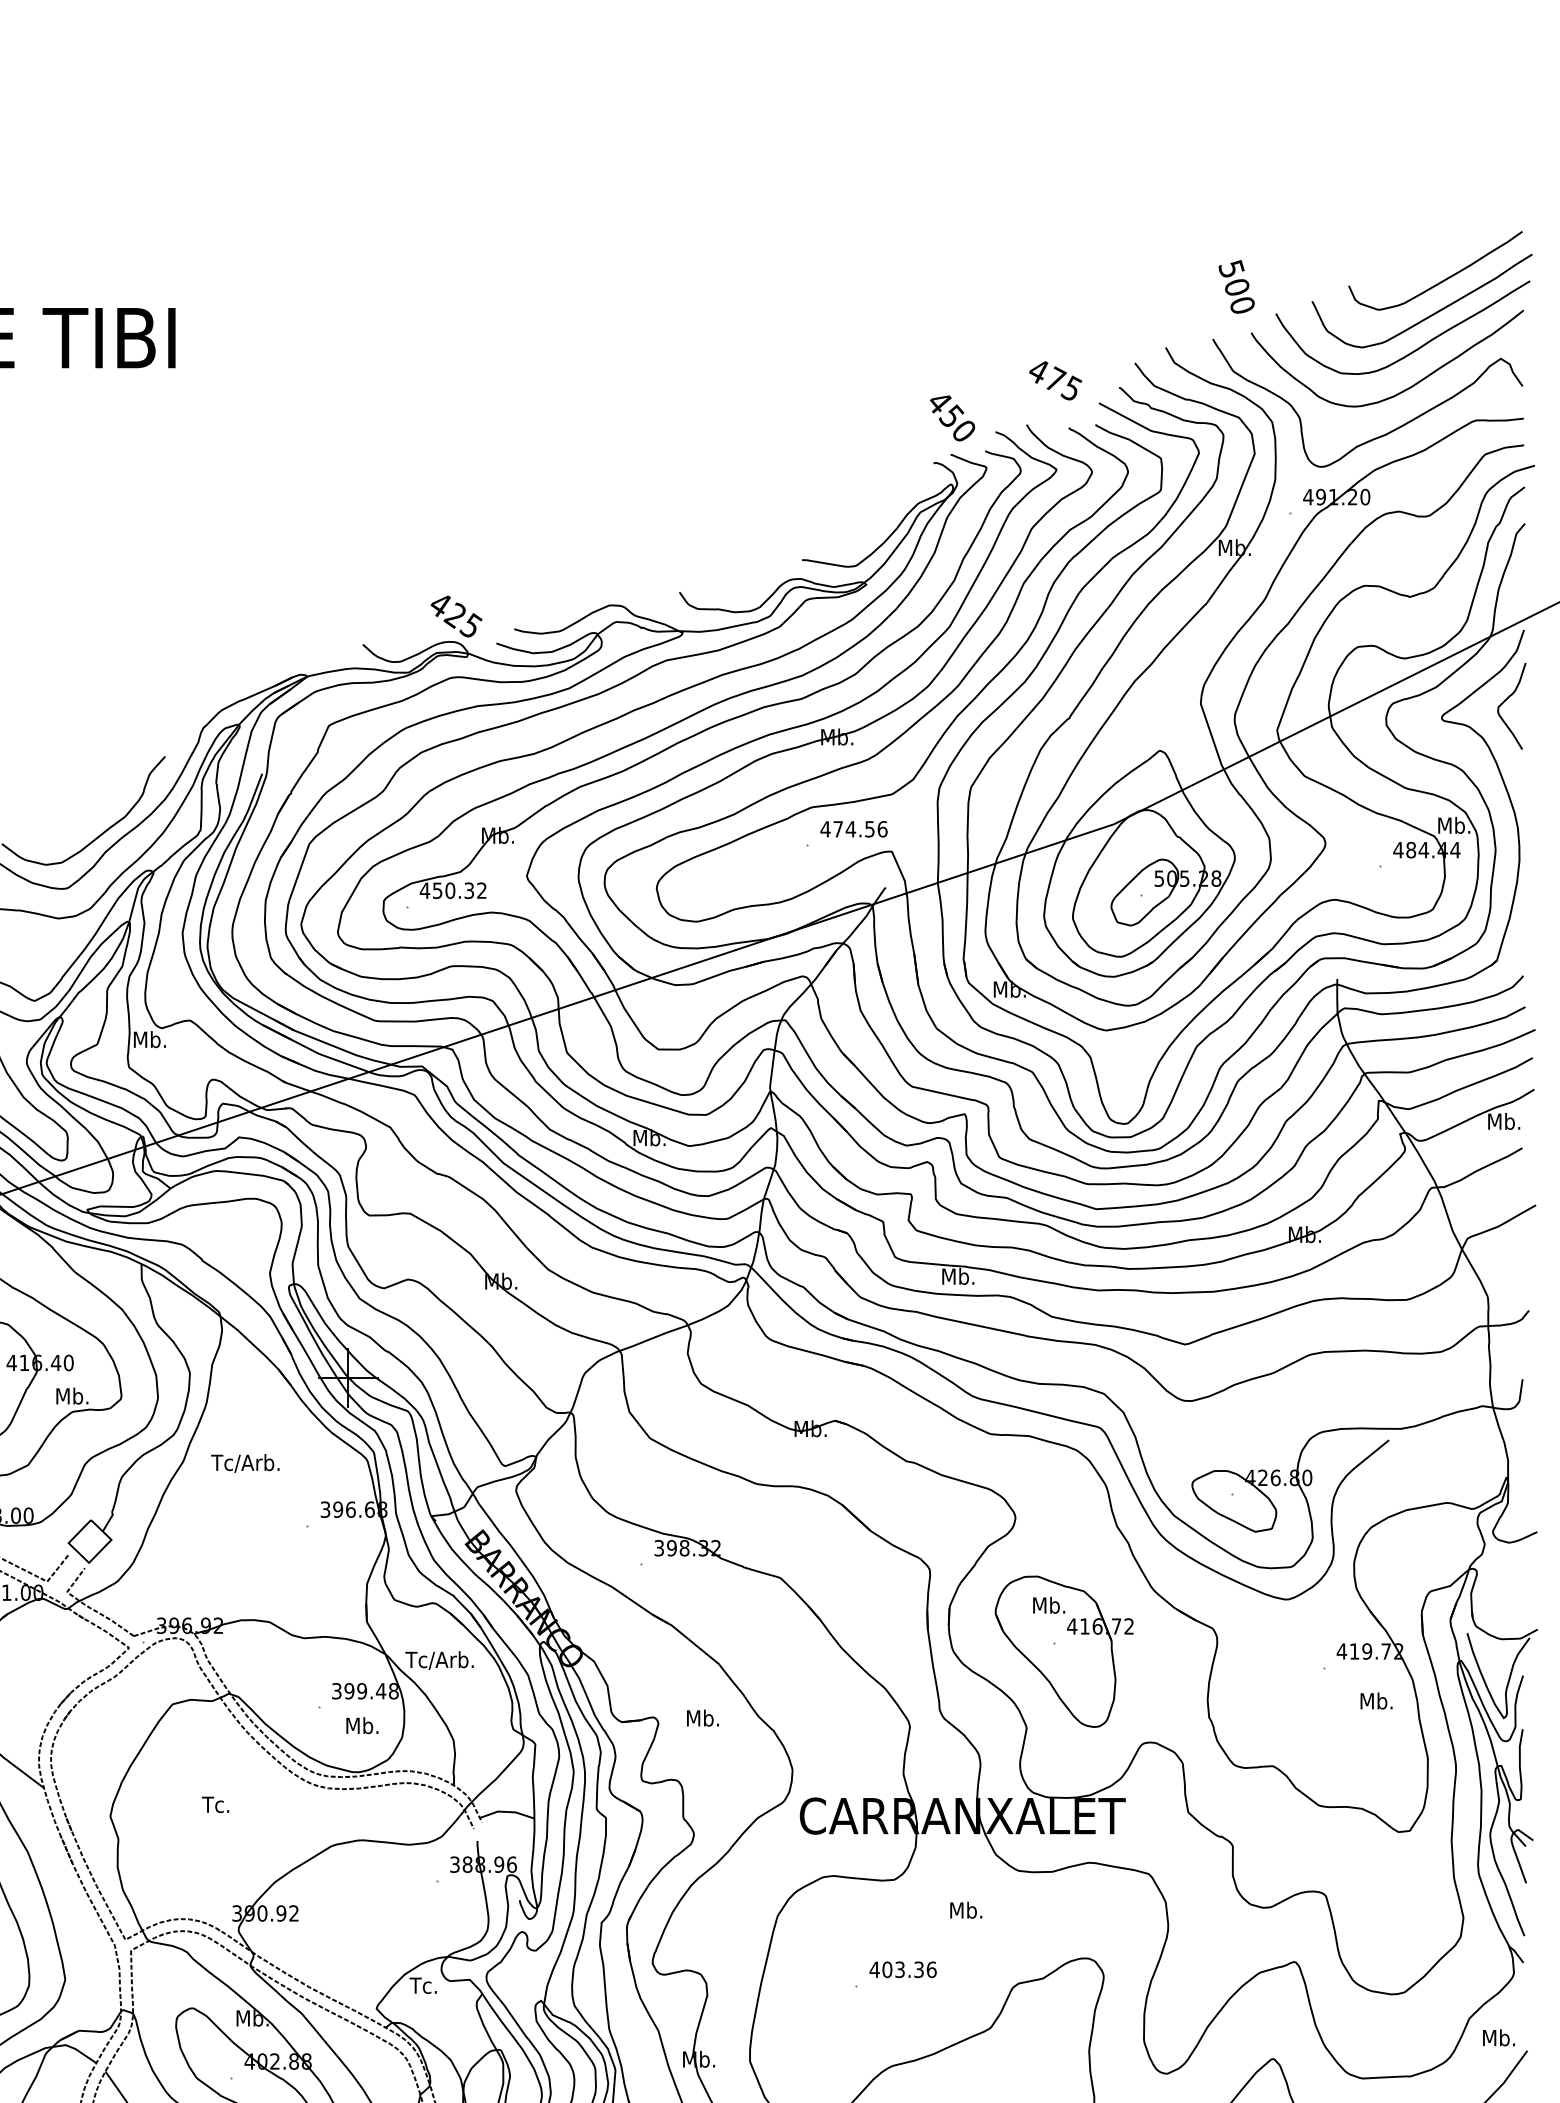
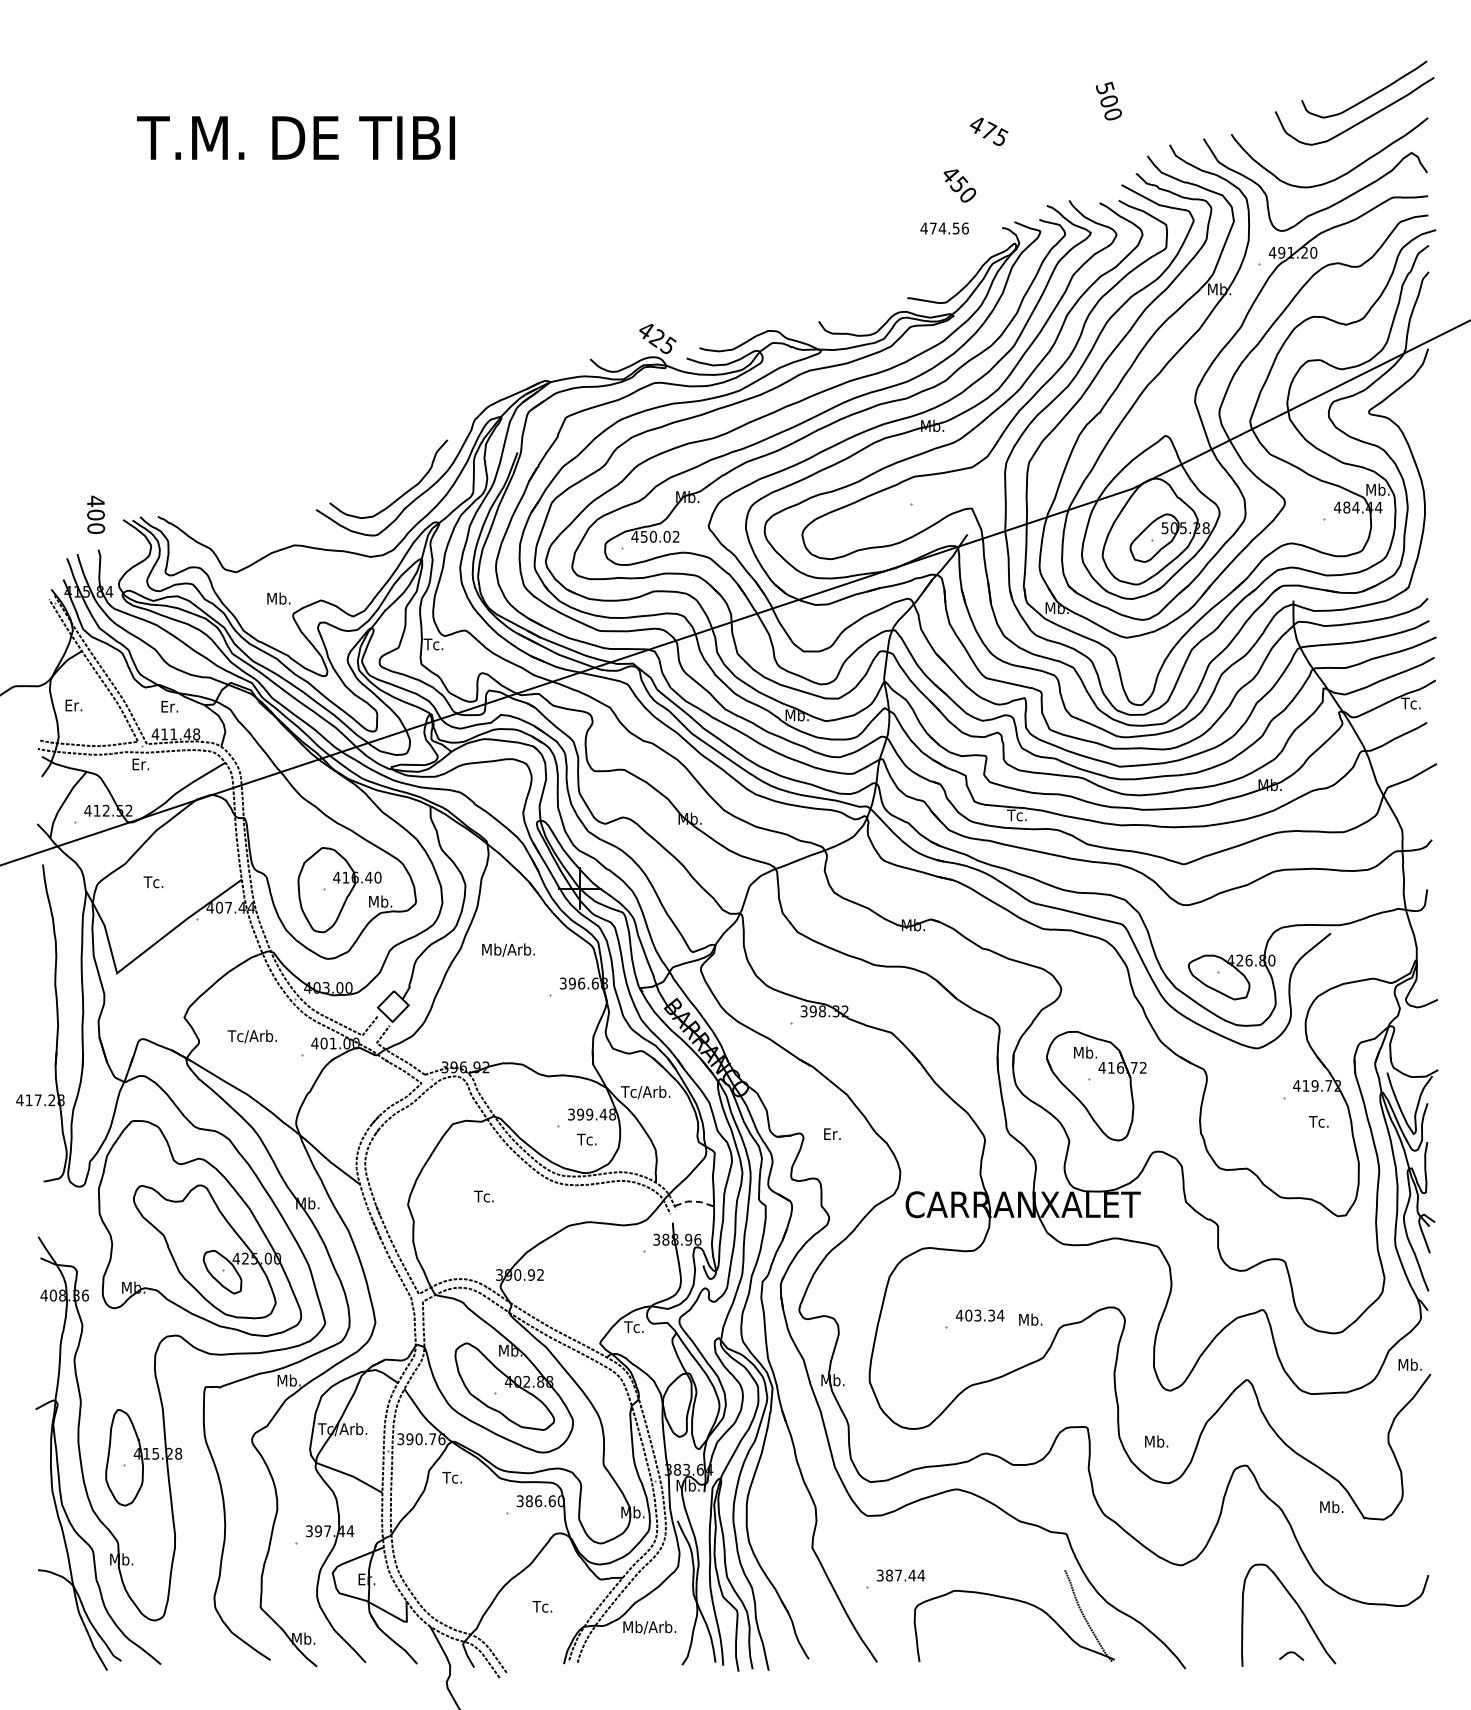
text: (1236, 286) -> (1108, 100), moved
curve: (1413, 349) -> (1348, 146), removed
text: (1056, 380) -> (989, 131), moved
text: (952, 417) -> (959, 185), moved
curve: (1507, 700) -> (1416, 399), removed
text: (853, 829) -> (944, 228), moved
text: (468, 890) -> (666, 536), 450.32 -> 450.02
text: (148, 1039) -> (435, 644), Mb. -> Tc.
text: (1503, 1121) -> (1413, 703), Mb. -> Tc.
text: (957, 1276) -> (1019, 815), Mb. -> Tc.
text: (248, 1462) -> (507, 949), Tc/Arb. -> Mb/Arb.
text: (1374, 1700) -> (1320, 1121), Mb. -> Tc.
text: (704, 1718) -> (836, 1134), Mb. -> Er.
text: (361, 1725) -> (589, 1139), Mb. -> Tc.
line: (507, 1811) -> (694, 1201), solid -> dashed
text: (965, 1910) -> (1030, 1319), moved
text: (931, 1969) -> (1000, 1315), 403.36 -> 403.34

